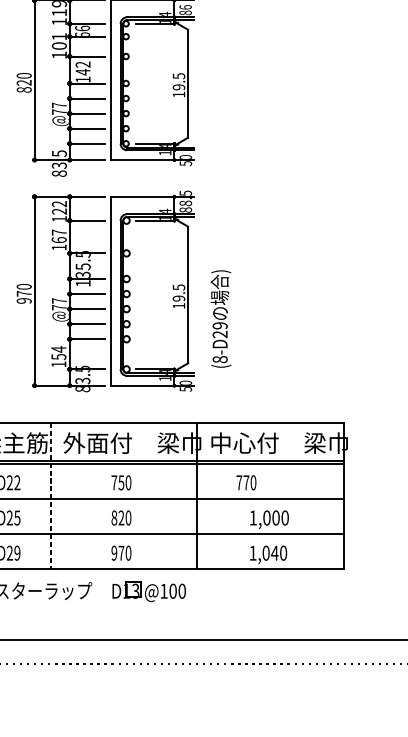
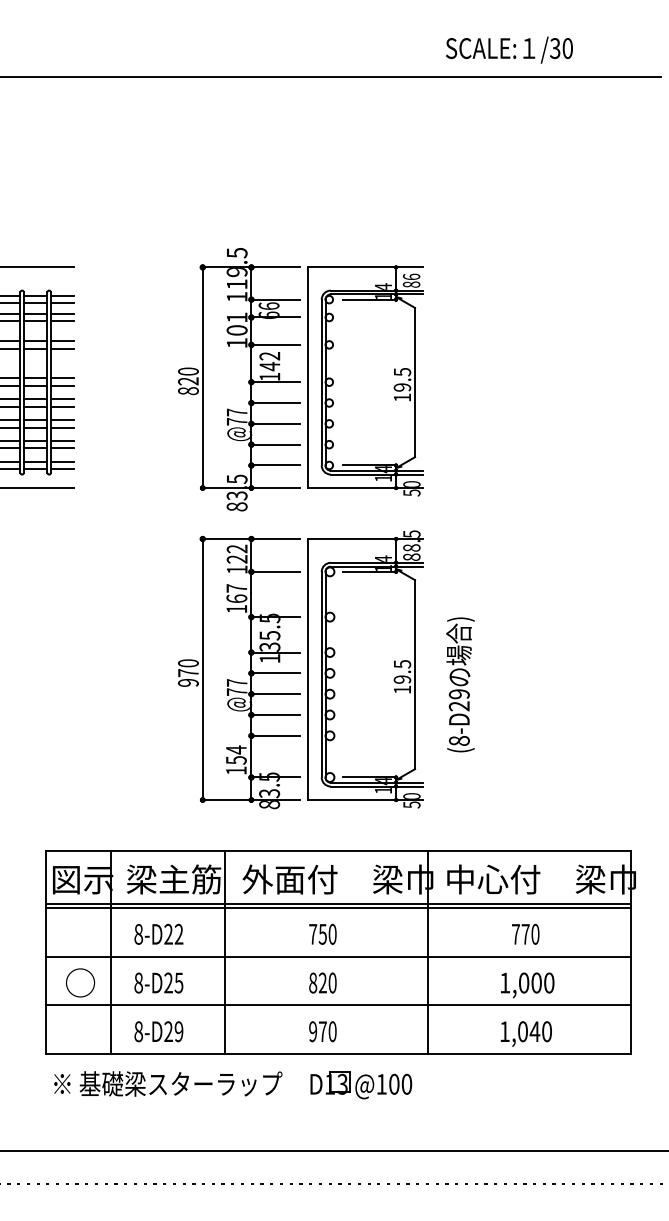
text: (220, 318) -> (460, 684), moved
text: (246, 482) -> (525, 933), moved
line: (51, 496) -> (225, 953), dashed -> solid

